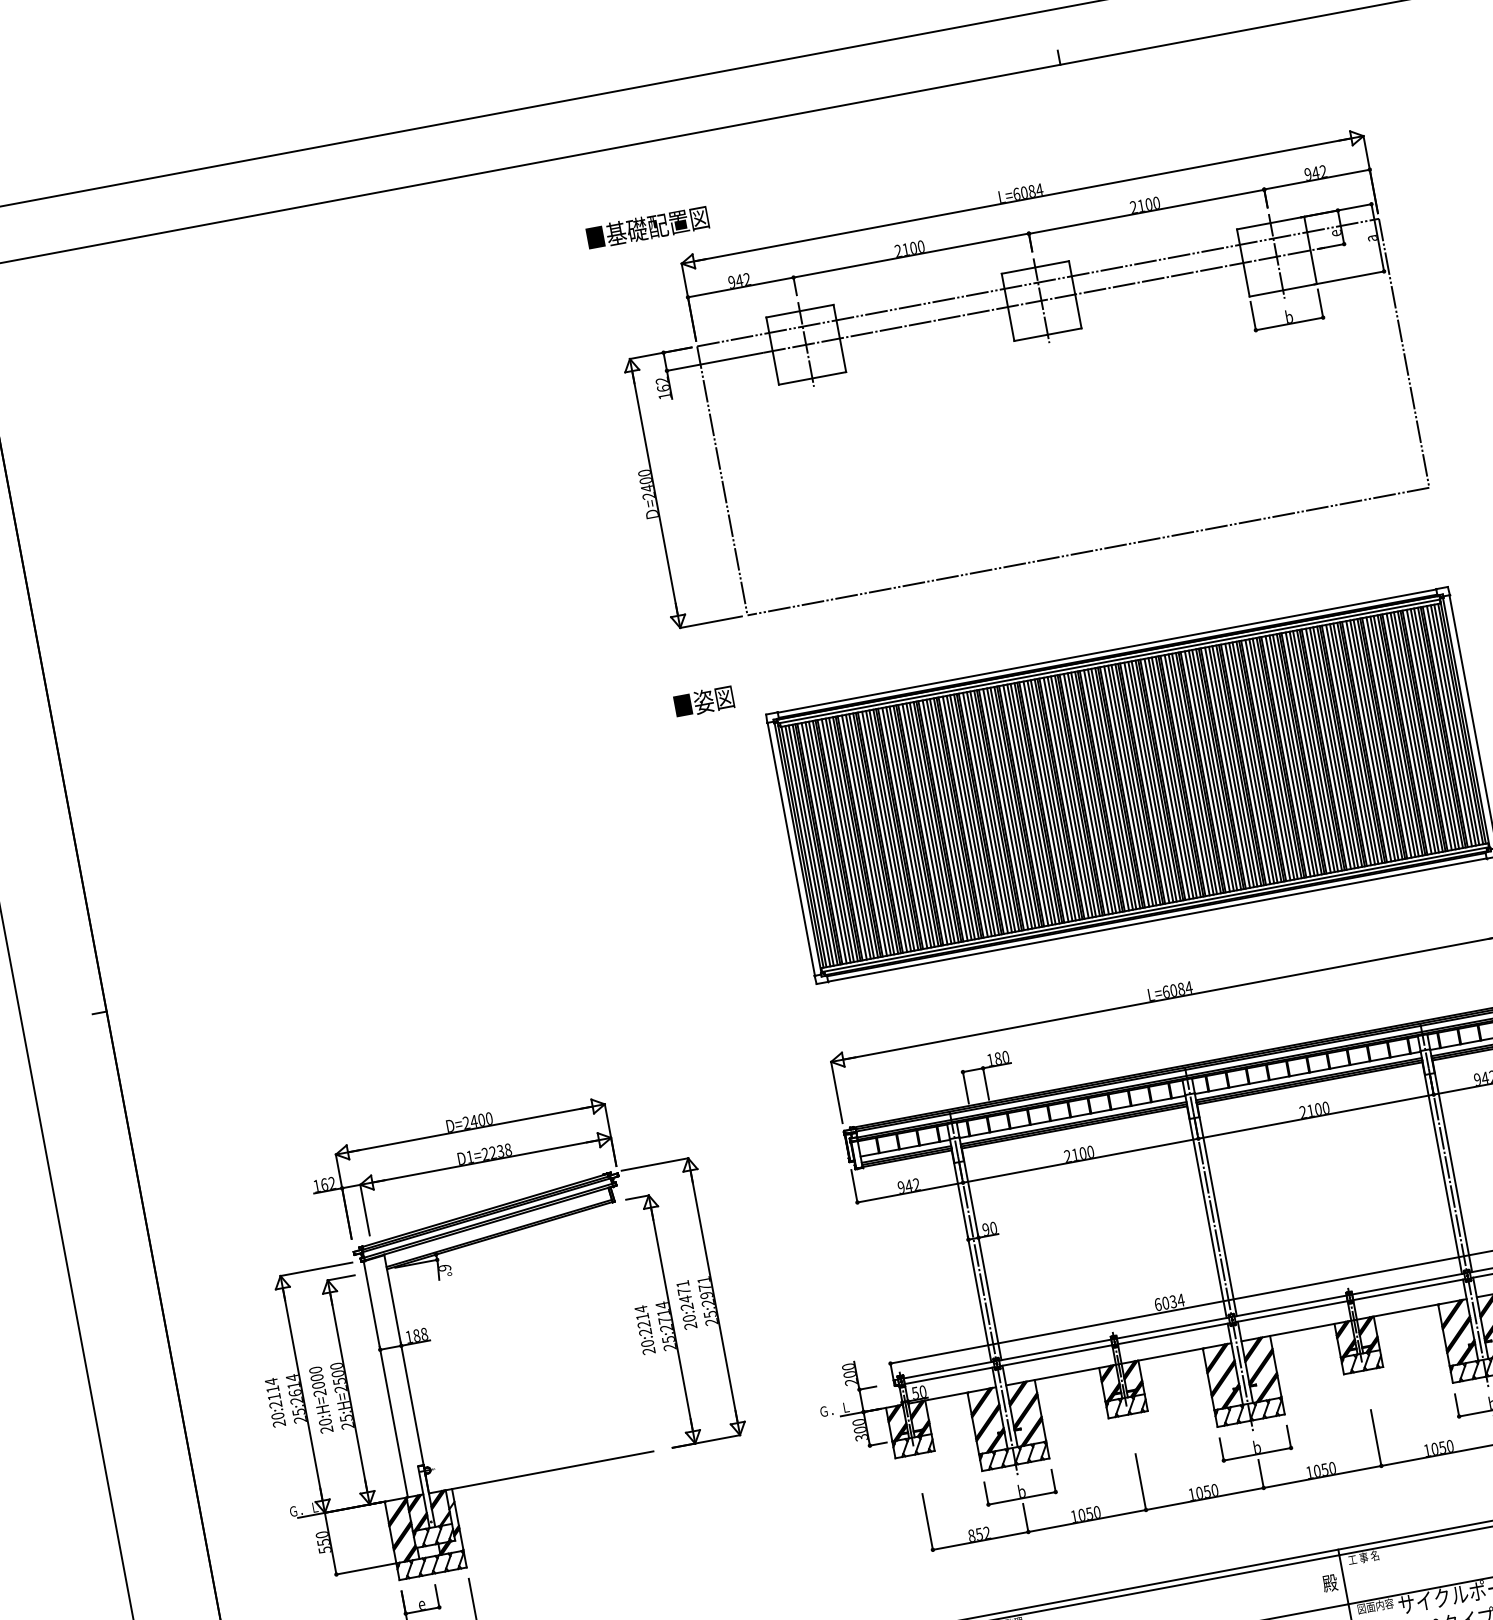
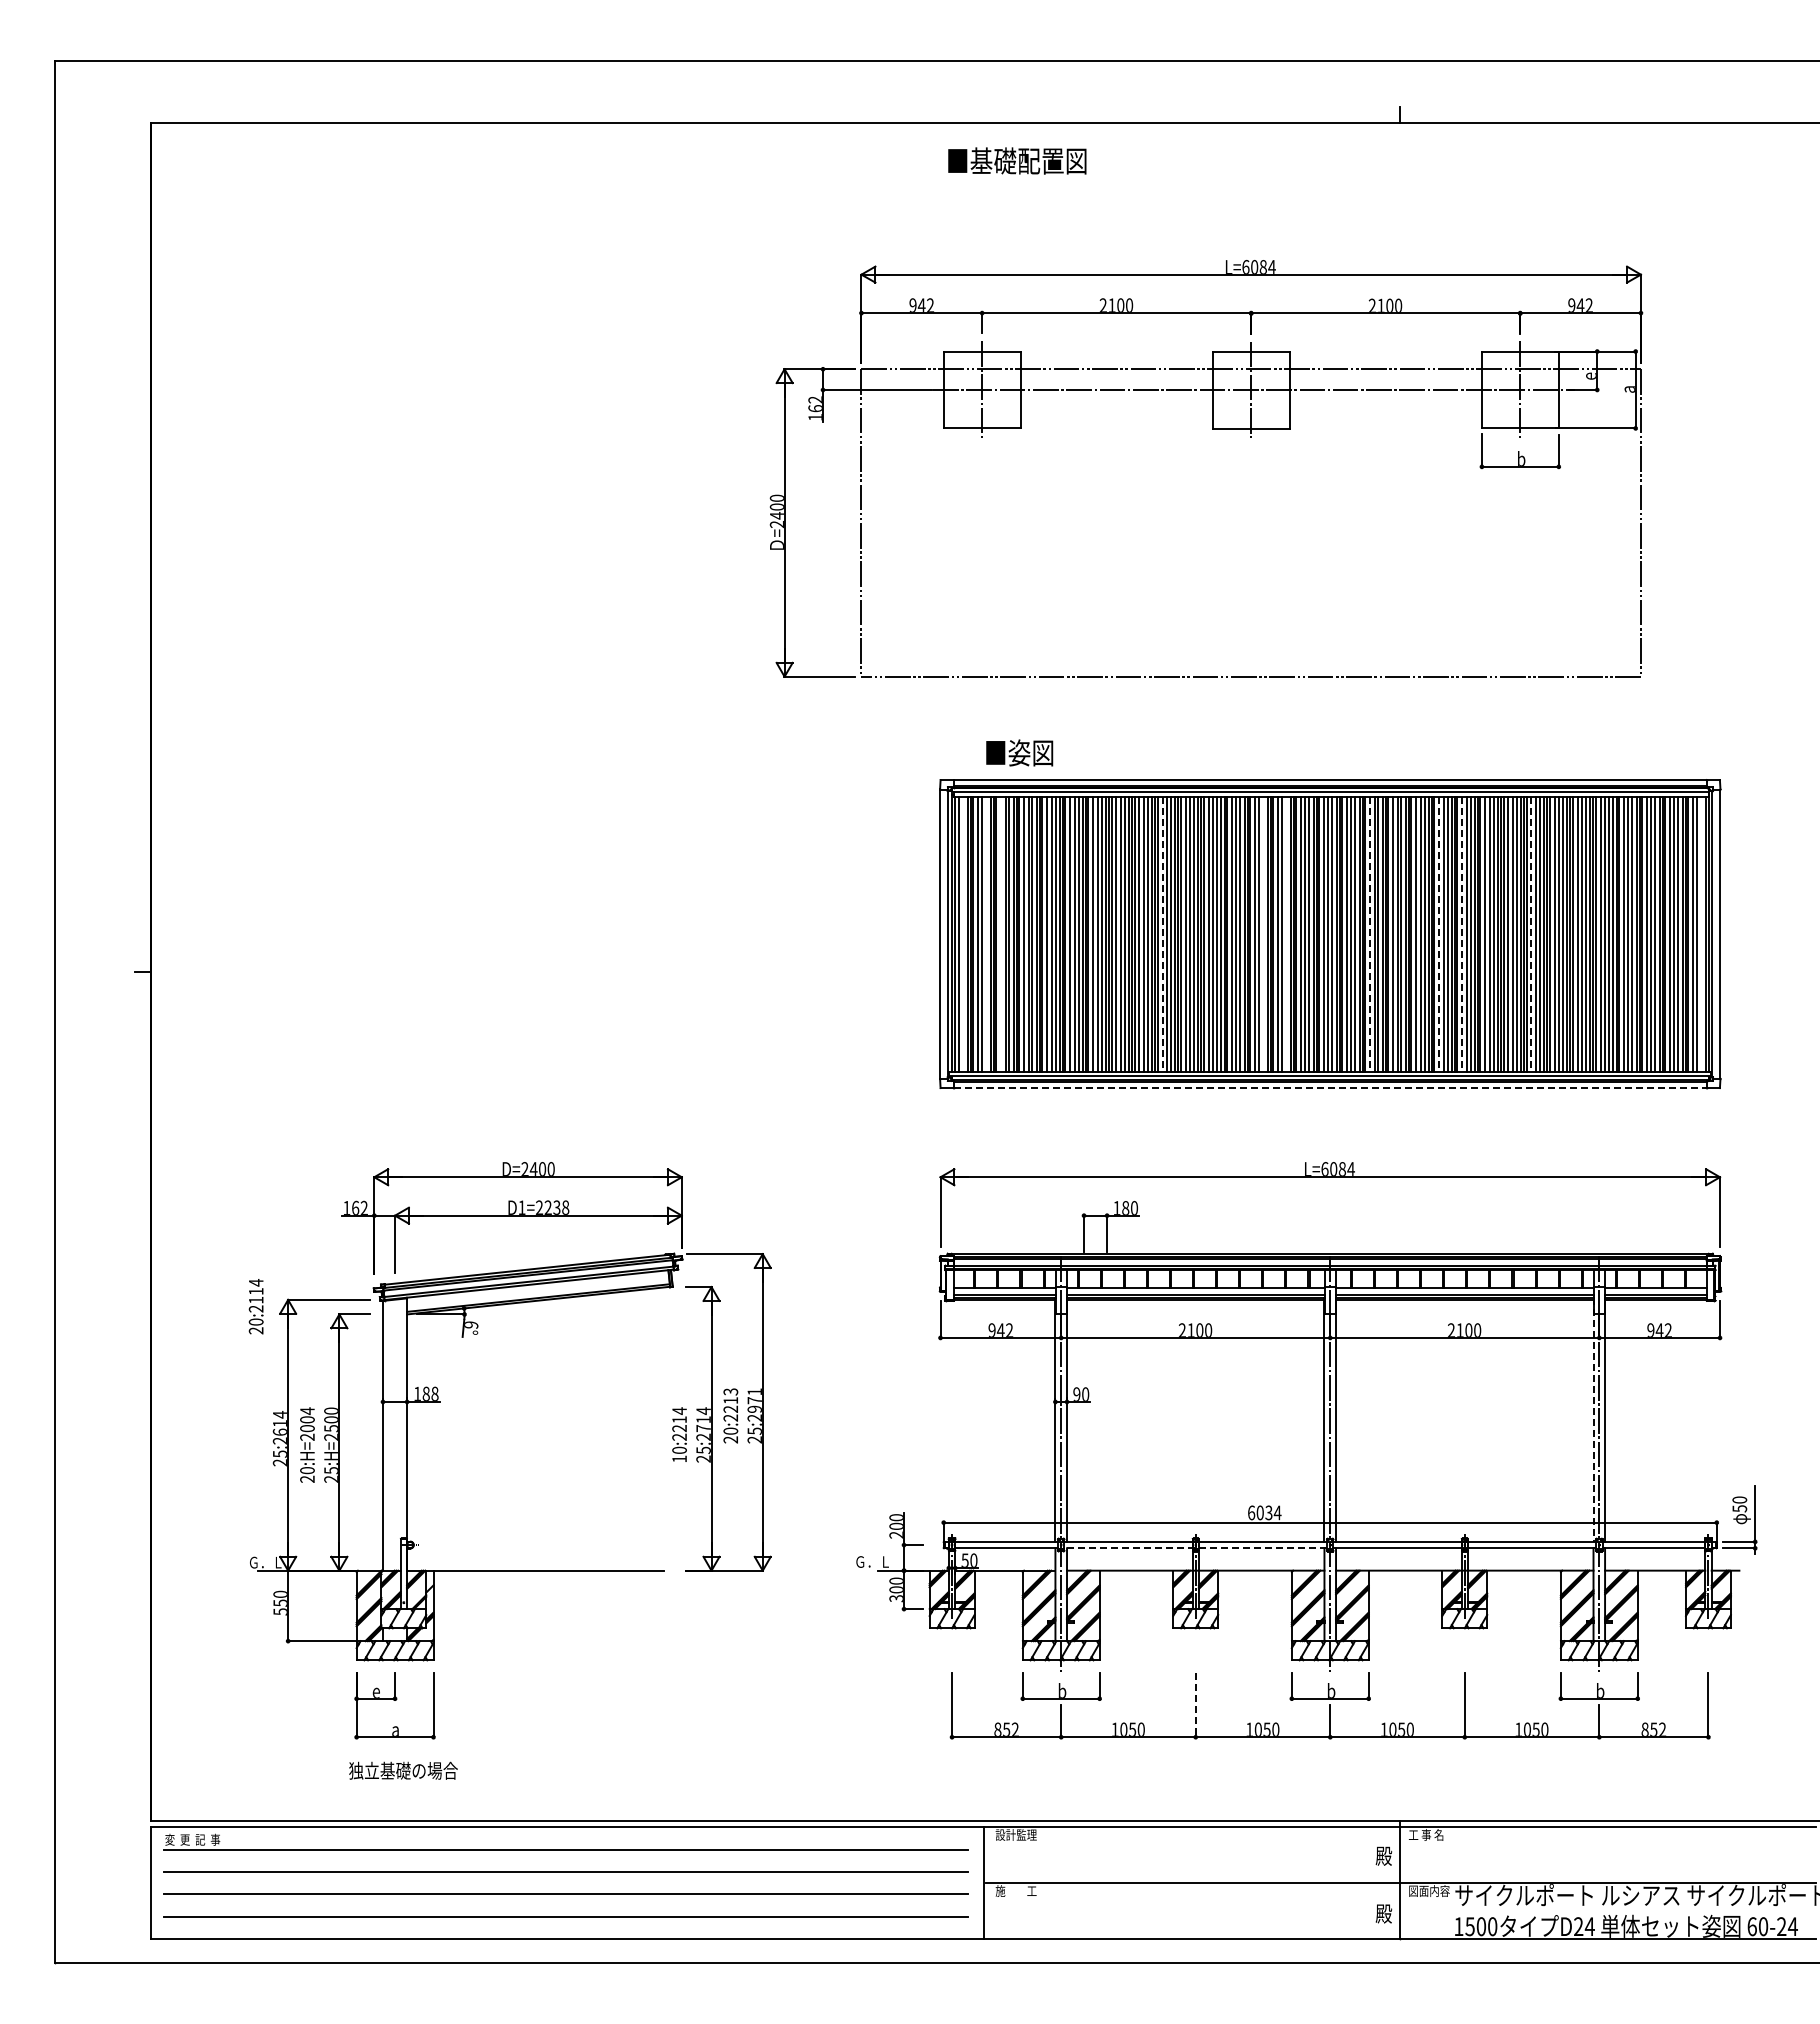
text: (647, 227) -> (1017, 160), moved
part: (1014, 341) -> (1212, 429), moved
text: (703, 701) -> (1019, 752), moved
line: (1456, 724) -> (1701, 933), removed
line: (1308, 752) -> (1531, 934), solid -> dashed
line: (1247, 764) -> (1462, 934), solid -> dashed
line: (1227, 767) -> (1439, 934), solid -> dashed
line: (1167, 779) -> (1370, 934), solid -> dashed
line: (1093, 792) -> (1286, 933), removed
line: (1073, 795) -> (1263, 933), removed
line: (985, 813) -> (1162, 934), solid -> dashed
line: (844, 838) -> (1001, 933), removed
line: (831, 841) -> (986, 933), removed
line: (811, 844) -> (963, 933), removed
line: (1157, 919) -> (1330, 1087), solid -> dashed
line: (1442, 1167) -> (1593, 1420), solid -> dashed
text: (683, 1291) -> (730, 1400), 20:2471 -> 20:2213
line: (1114, 1344) -> (1195, 1548), solid -> dashed
text: (648, 1350) -> (679, 1458), 20:2214 -> 10:2214
text: (315, 1370) -> (307, 1411), 20:H=2000 -> 20:H=2004
text: (274, 1402) -> (255, 1306), moved
line: (1140, 1482) -> (1195, 1705), solid -> dashed

